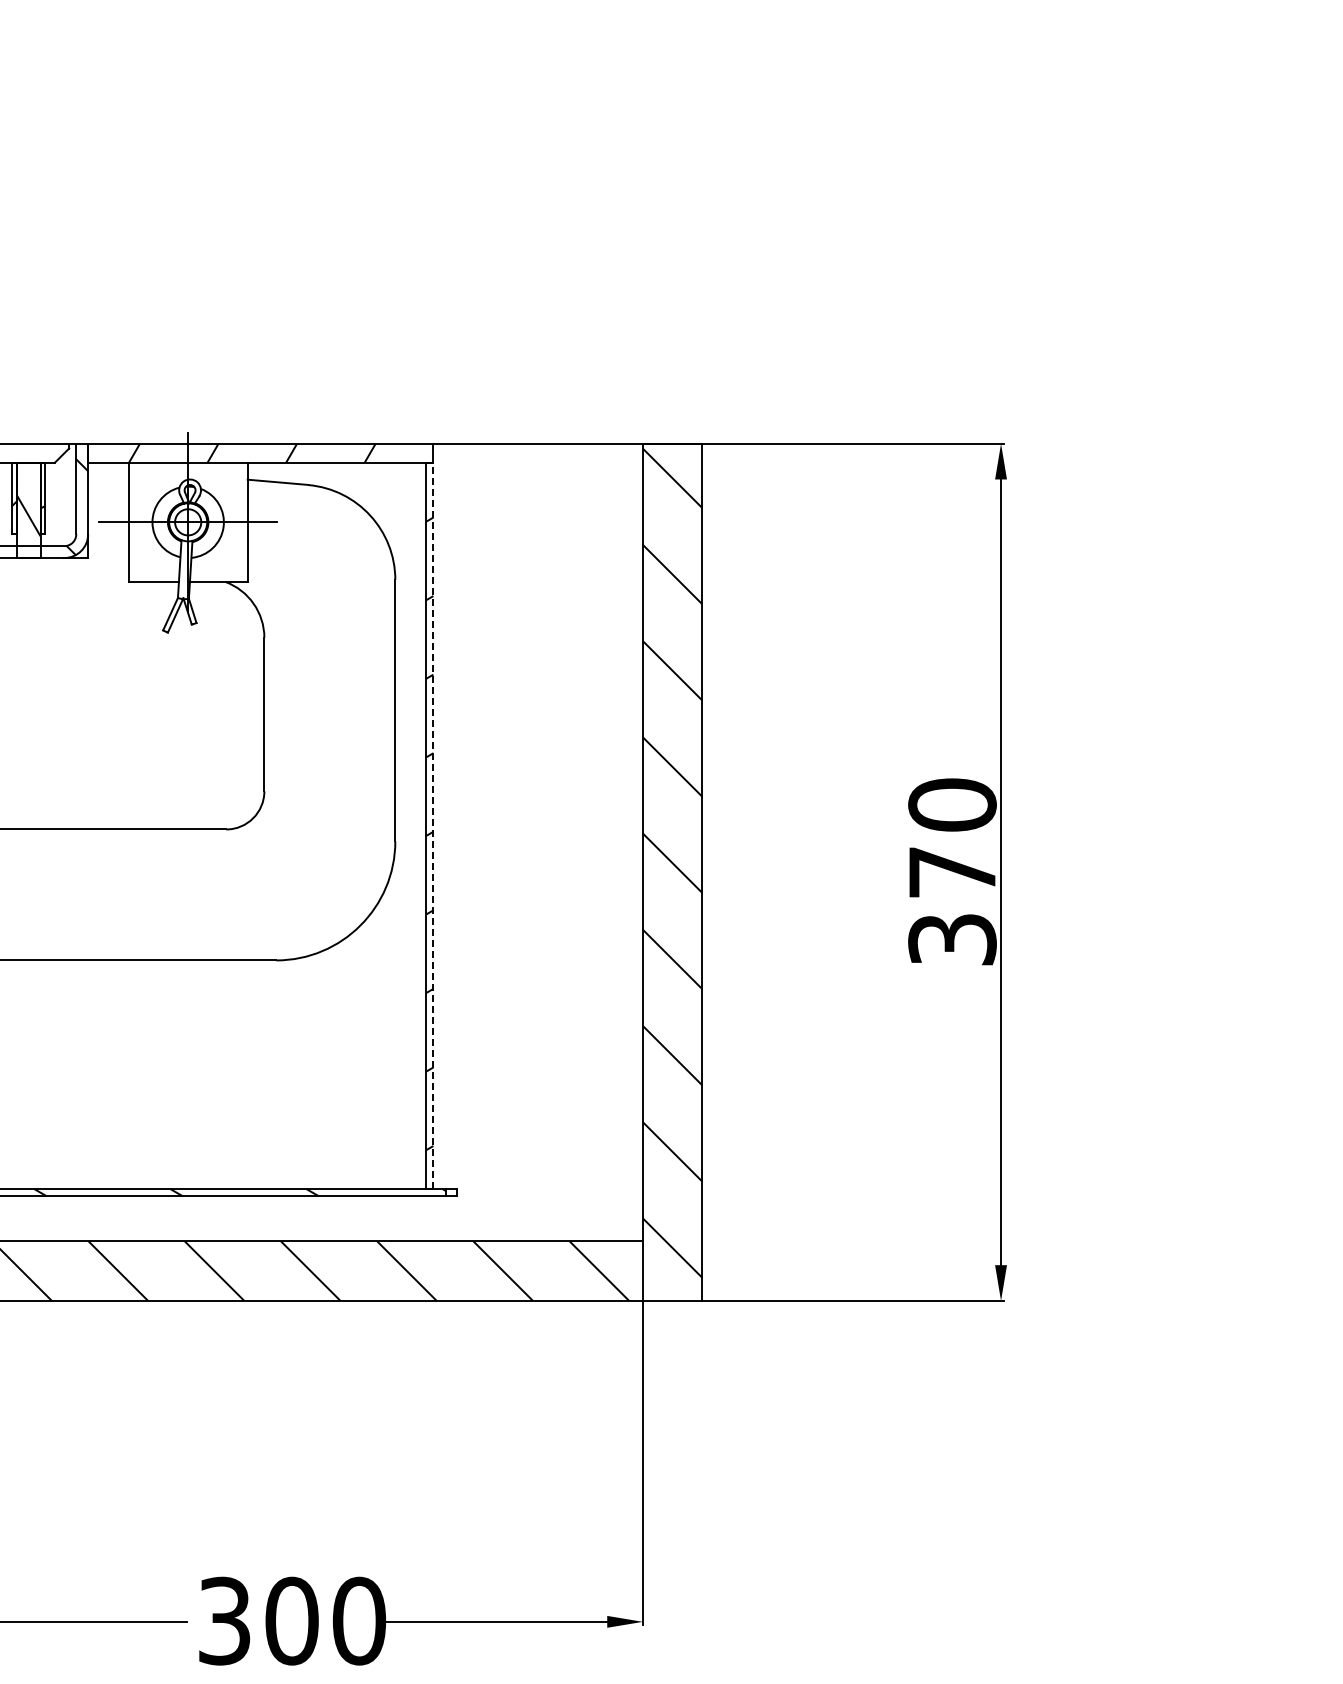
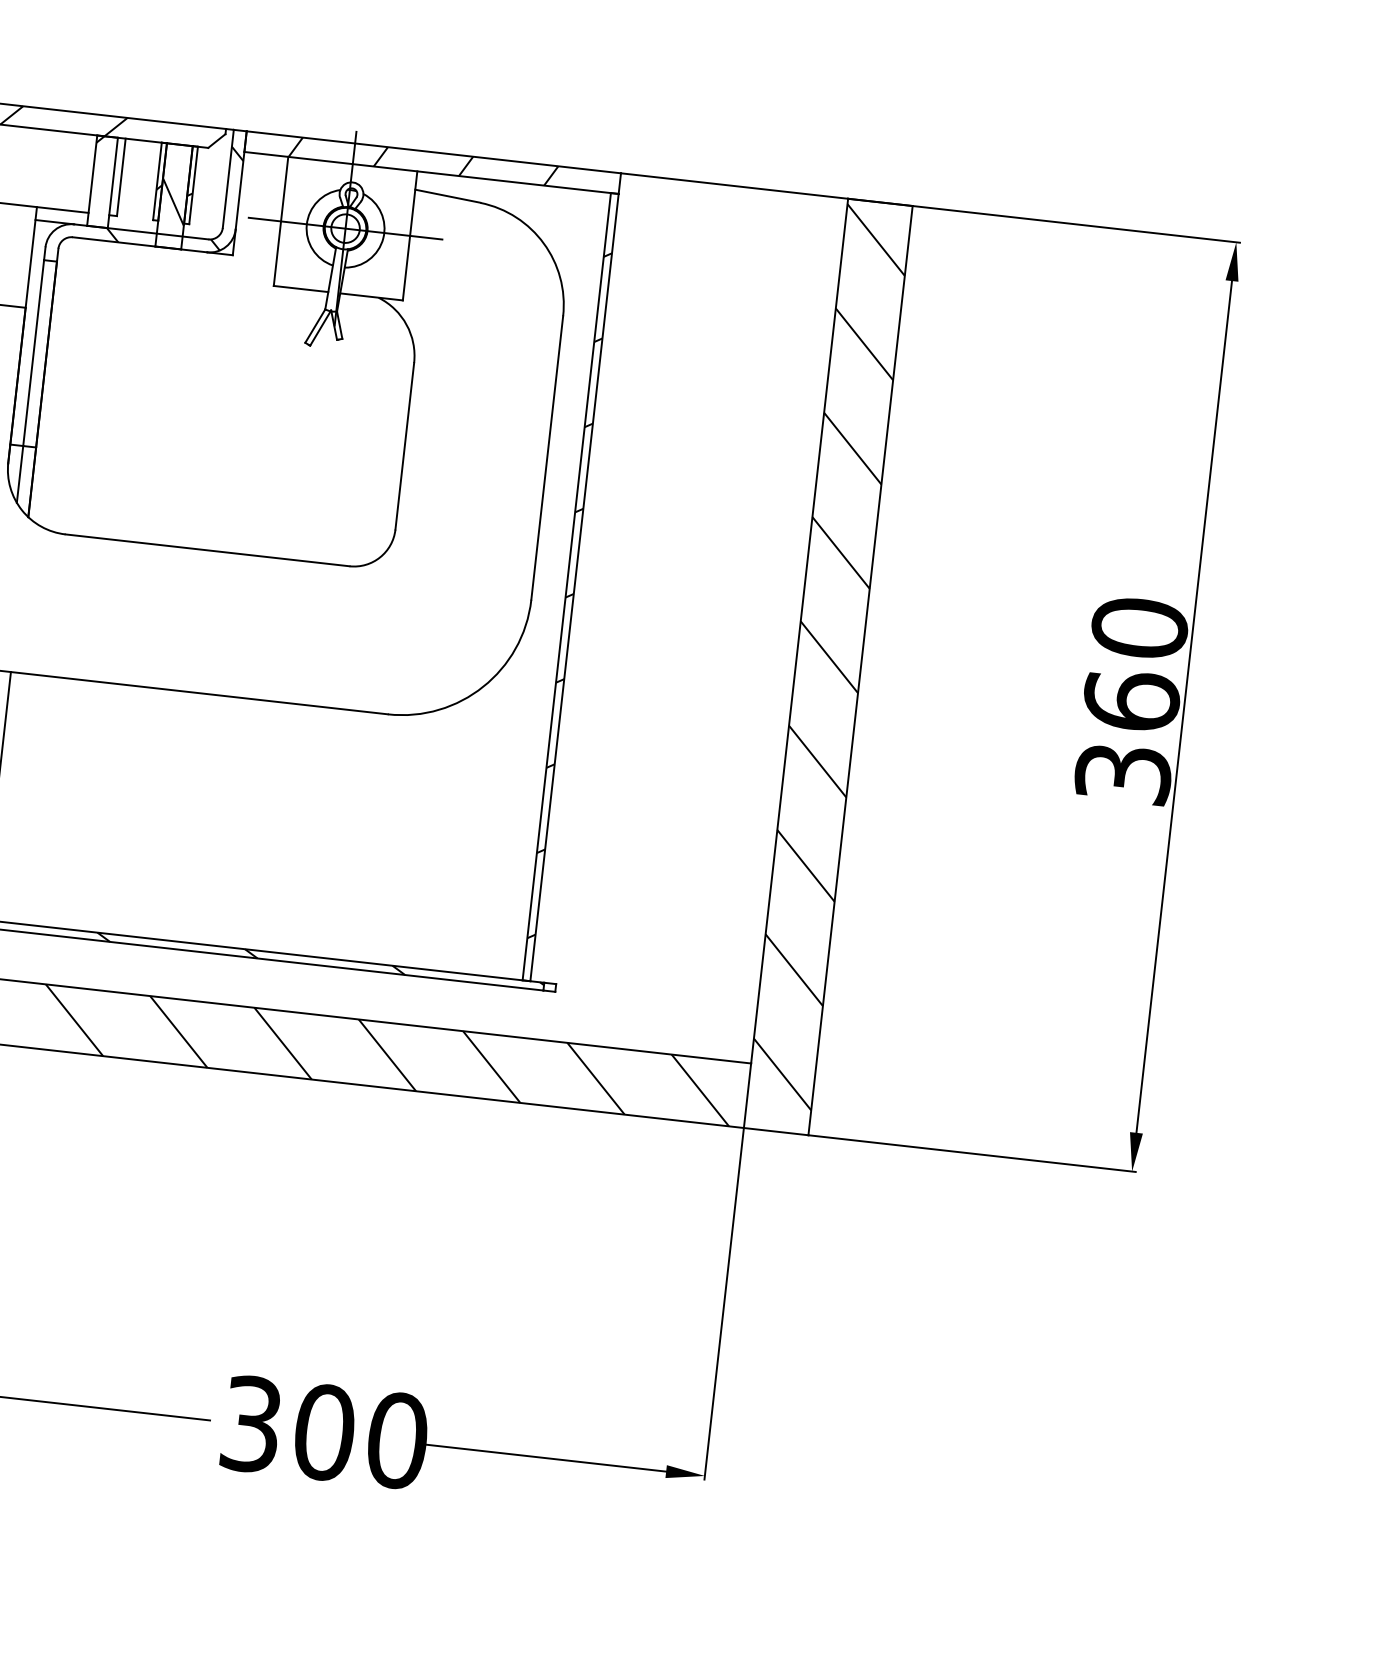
line: (433, 825) -> (574, 587), dashed -> solid
text: (952, 871) -> (1131, 700), 370 -> 360

